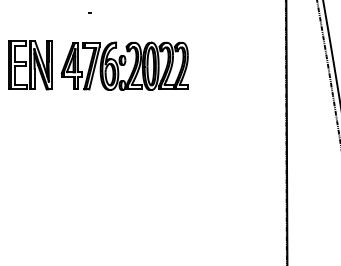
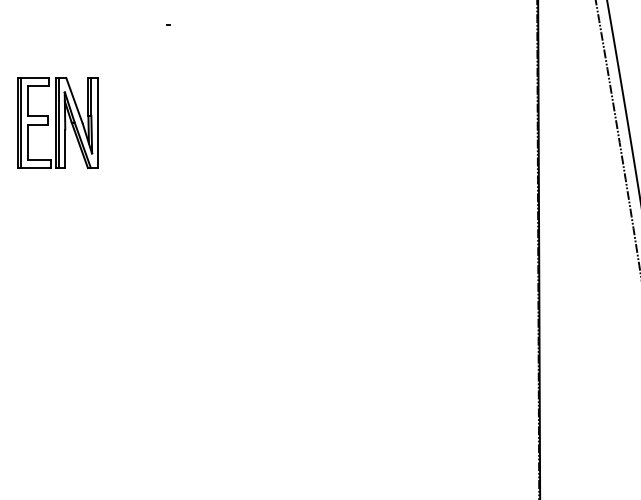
part: (124, 65) -> (234, 123), removed

